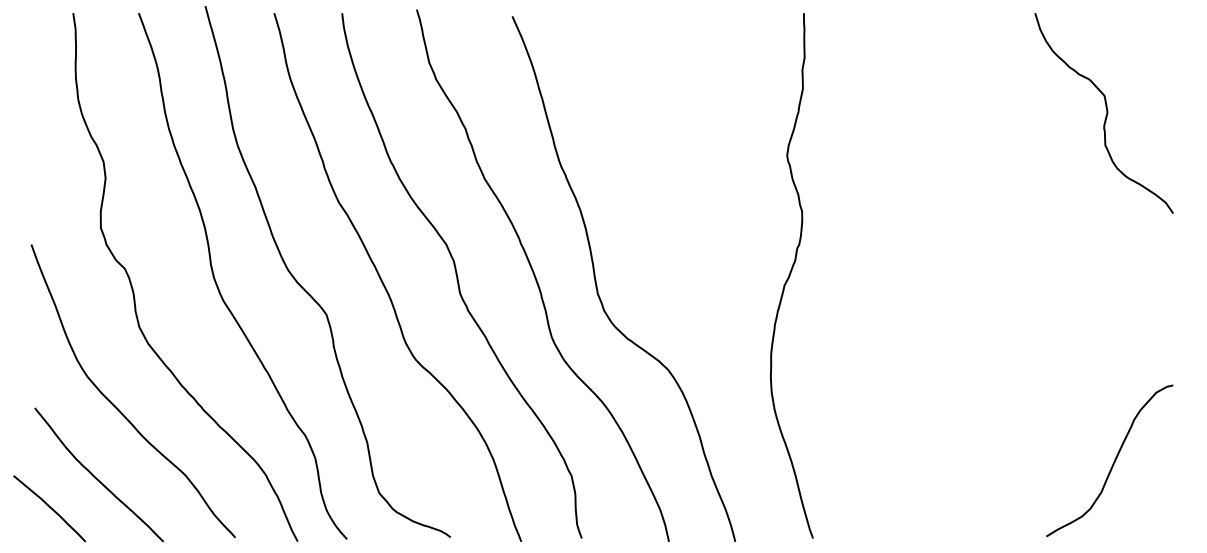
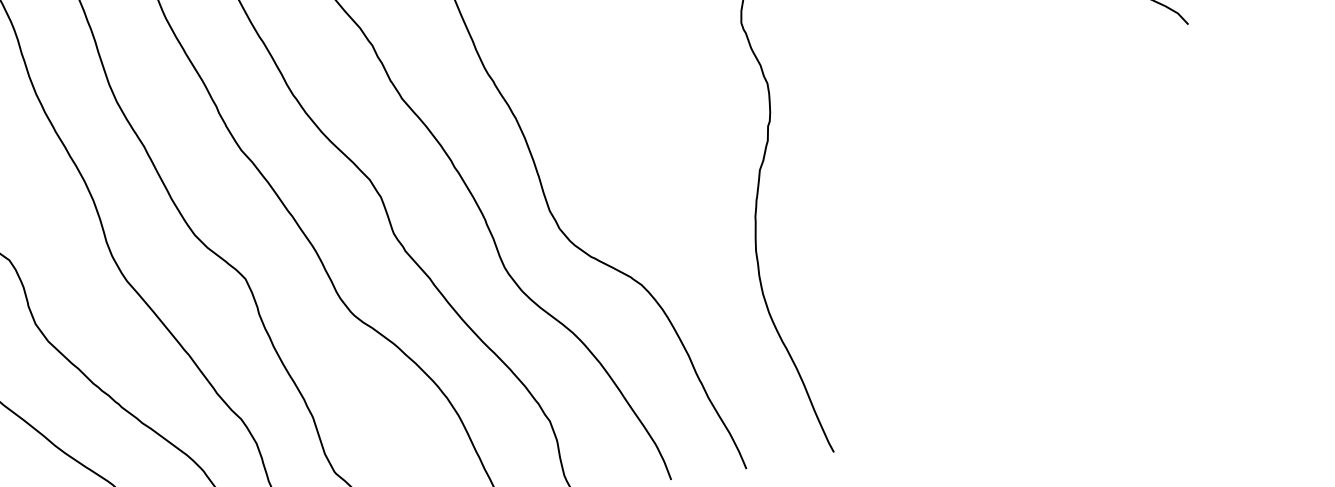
curve: (1113, 461) -> (1161, 315), removed

